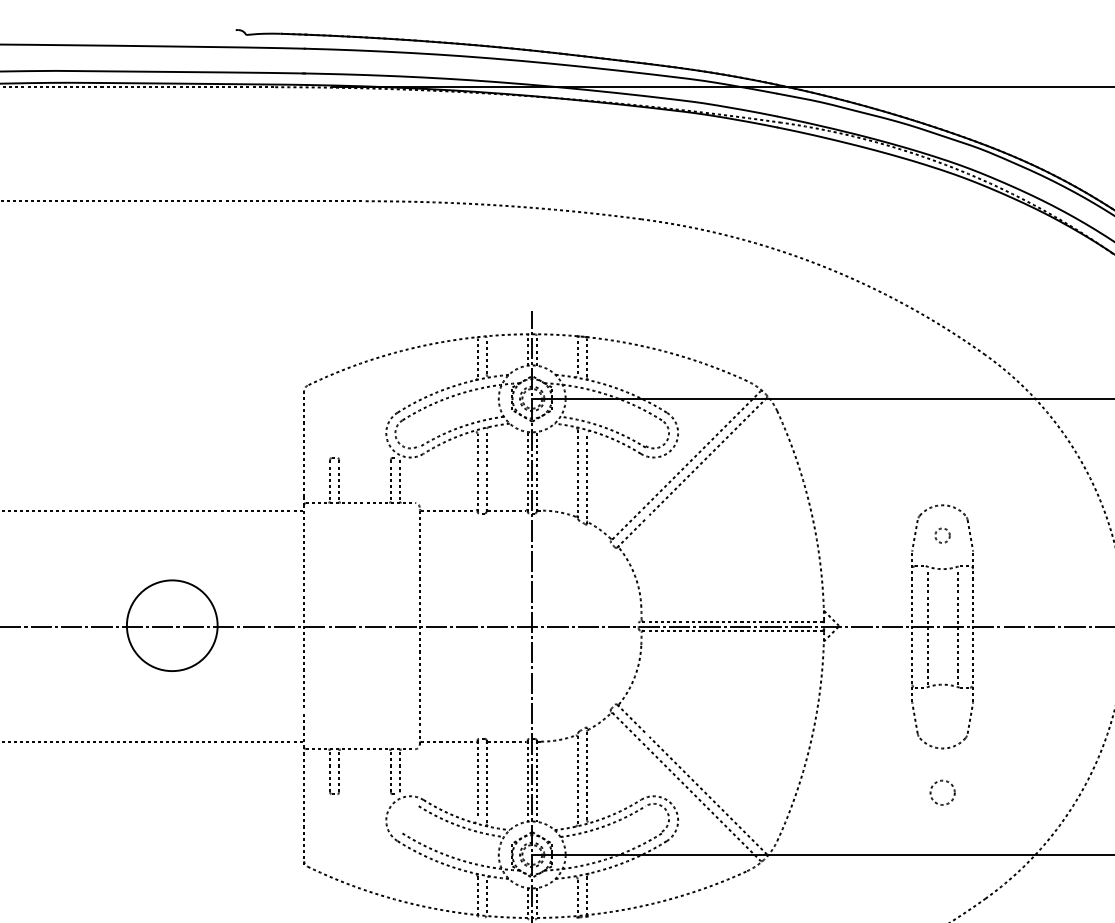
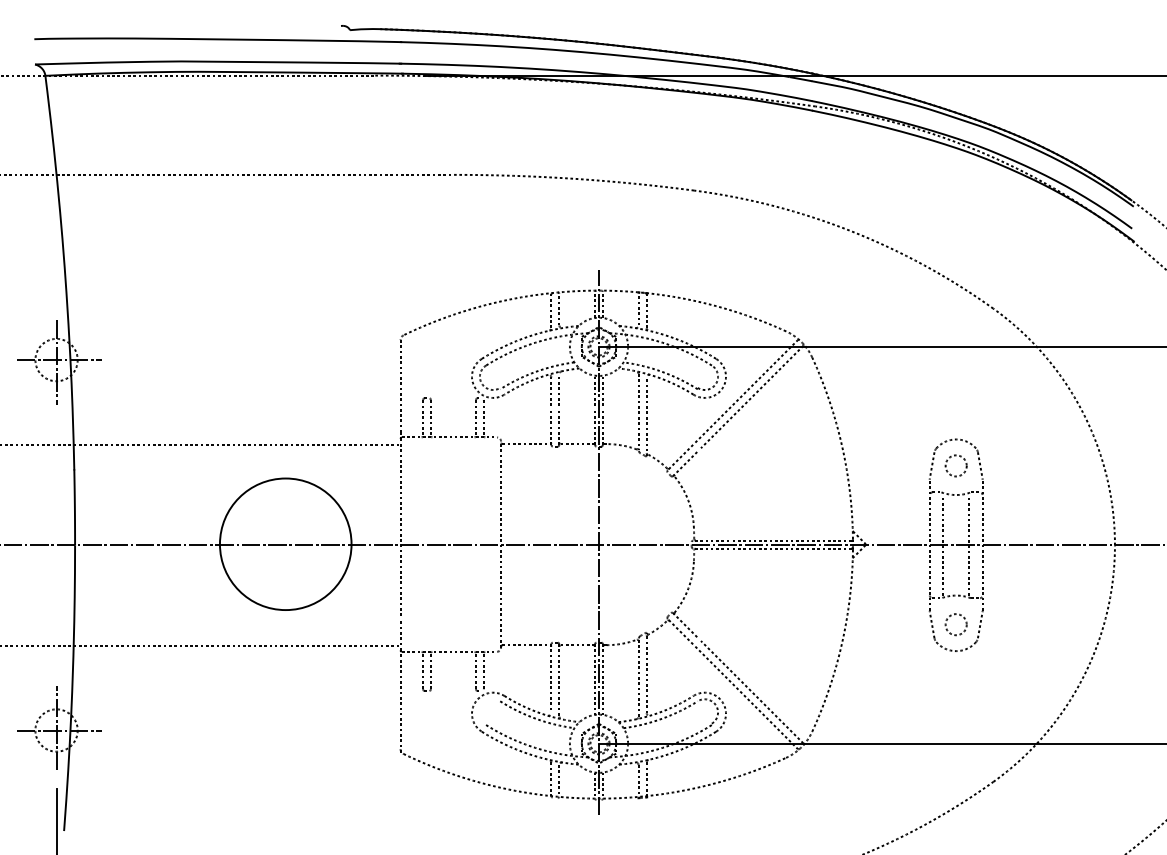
circle: (941, 535) -> (955, 465), size x1.67
circle: (171, 625) -> (285, 544), size x1.67
circle: (941, 792) -> (955, 624), moved

